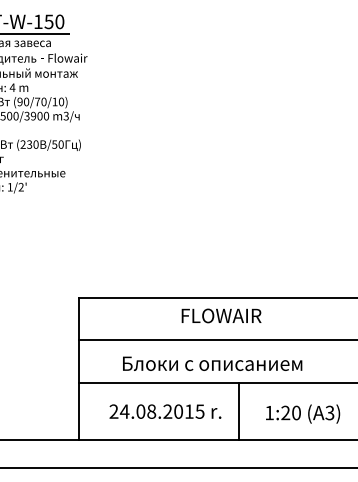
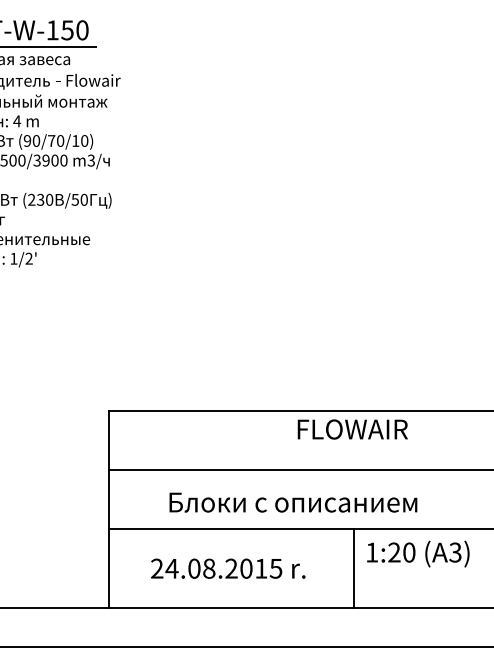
text: (221, 315) -> (352, 429), moved
line: (238, 410) -> (353, 567), moved
text: (303, 413) -> (418, 553), moved

